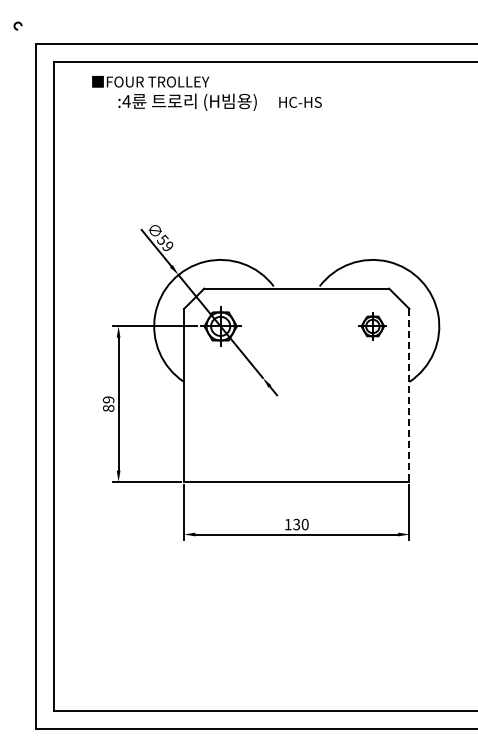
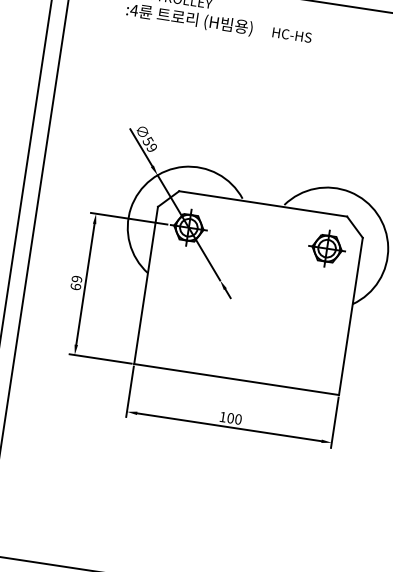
part: (372, 326) -> (326, 248), size x1.43
line: (409, 395) -> (350, 316), dashed -> solid
text: (108, 407) -> (75, 286), 89 -> 69
text: (296, 524) -> (230, 418), 130 -> 100

